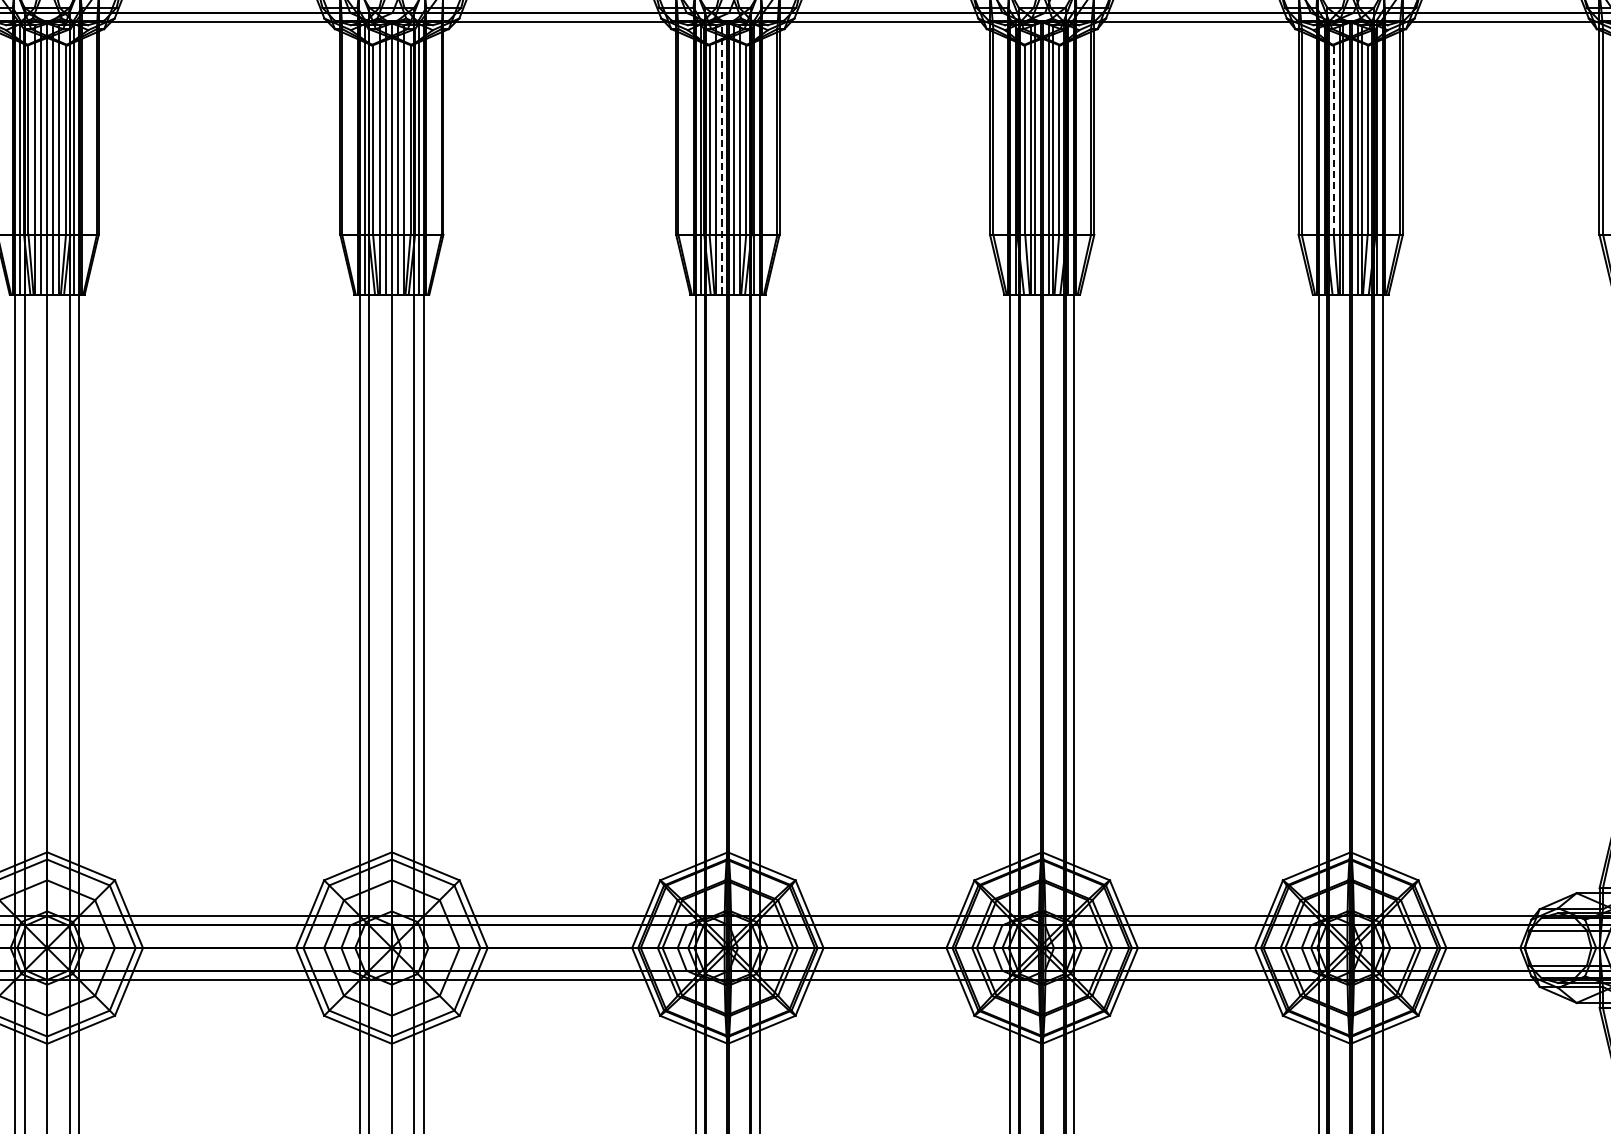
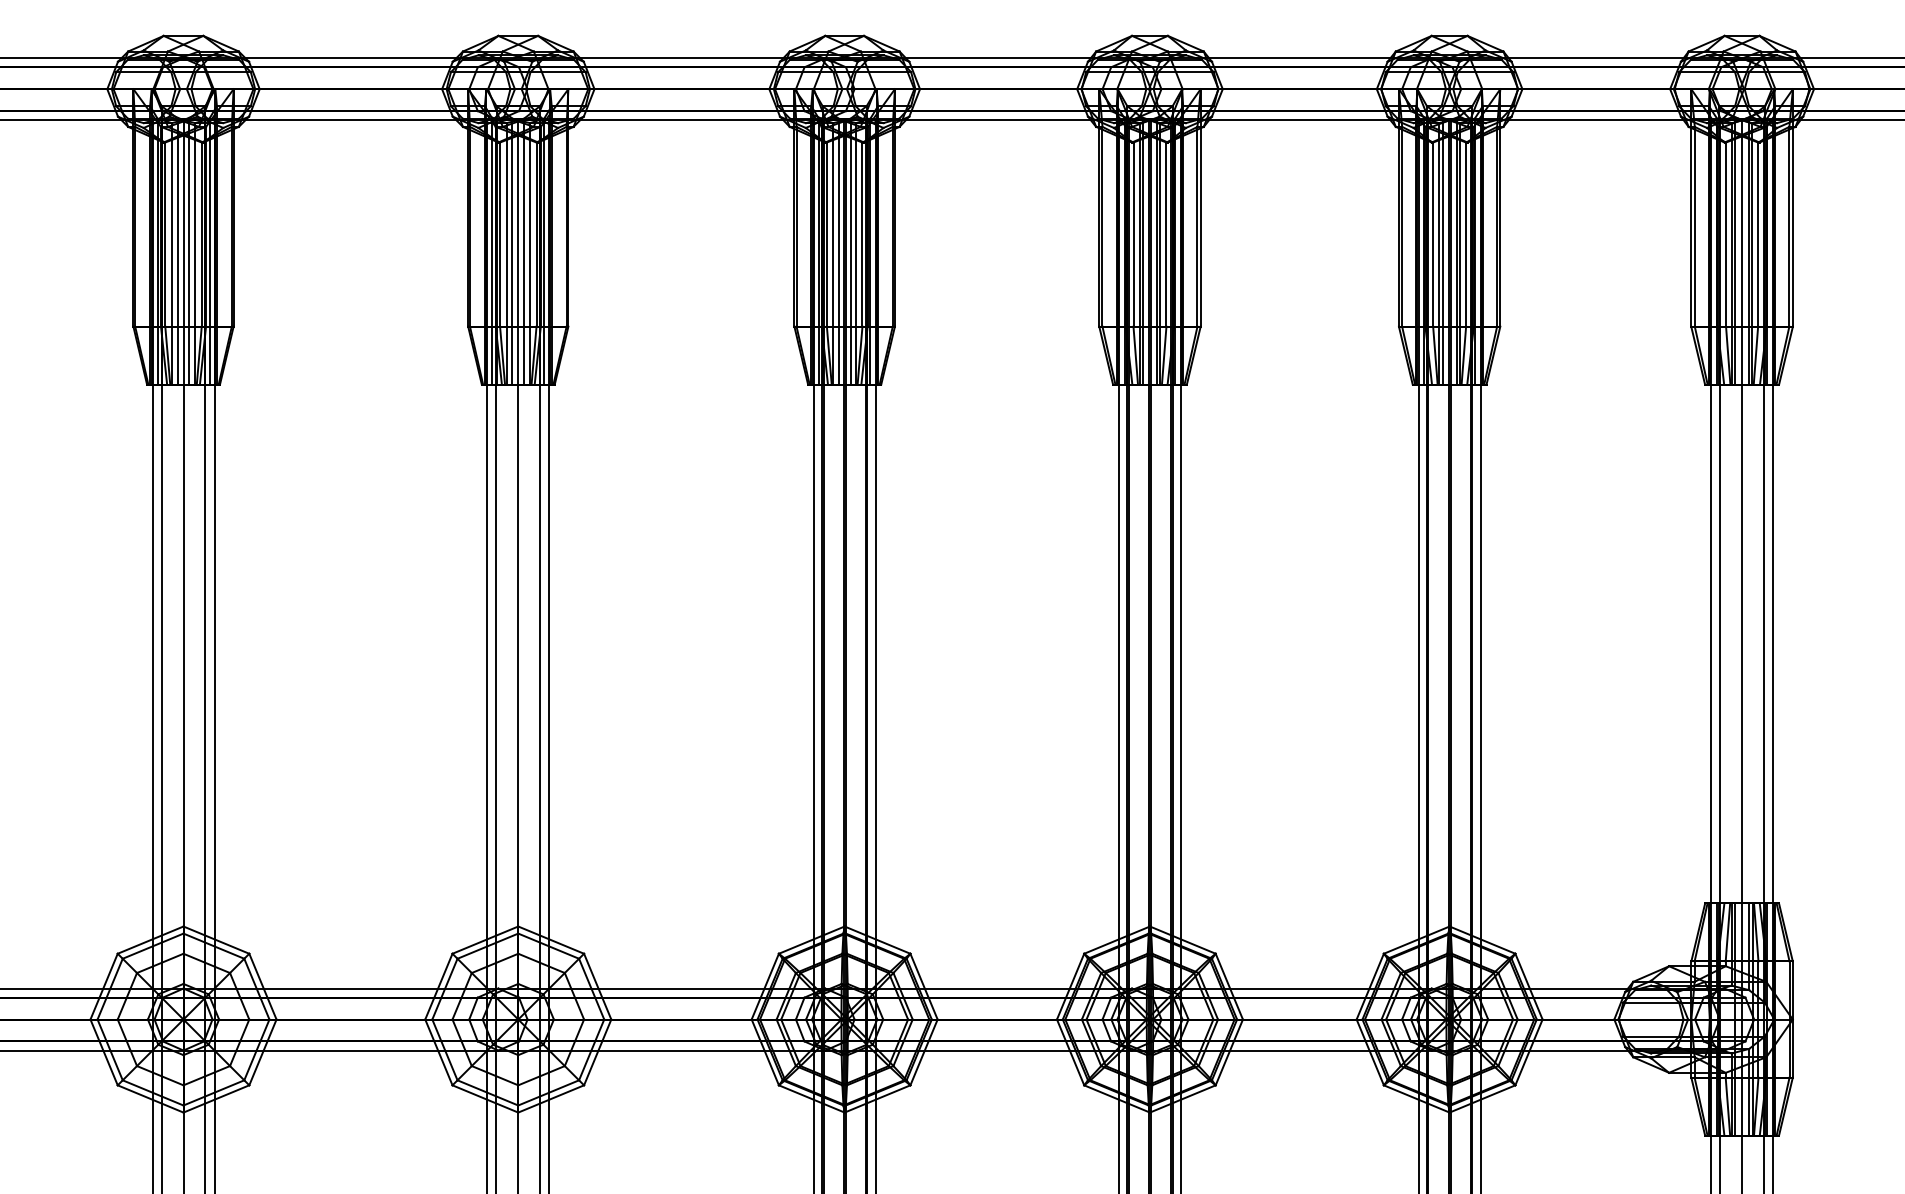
line: (1334, 139) -> (1433, 234), dashed -> solid
line: (721, 157) -> (838, 251), dashed -> solid

